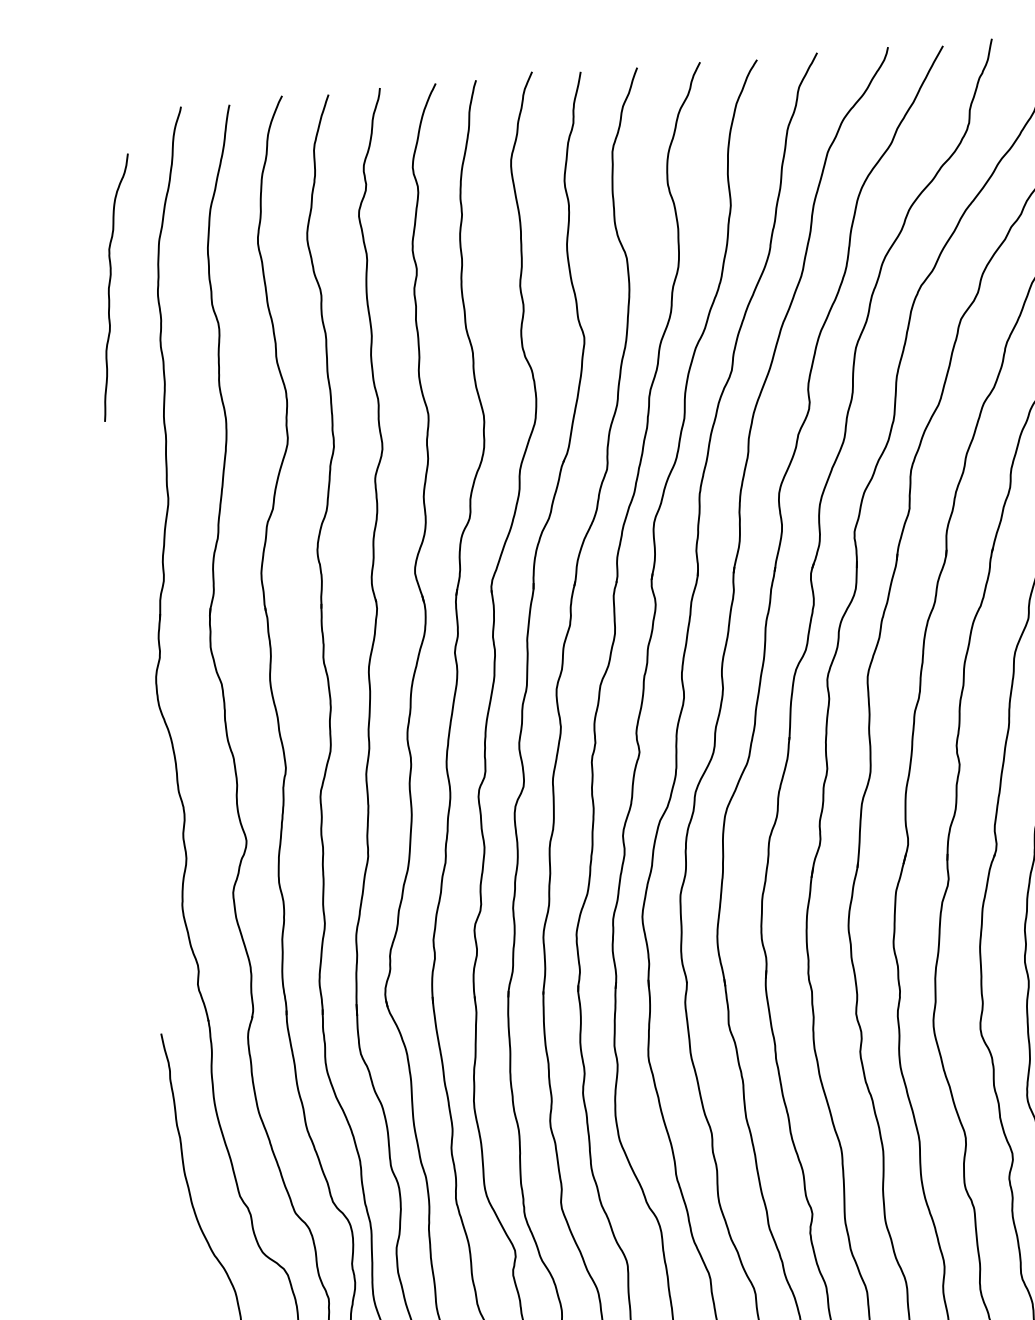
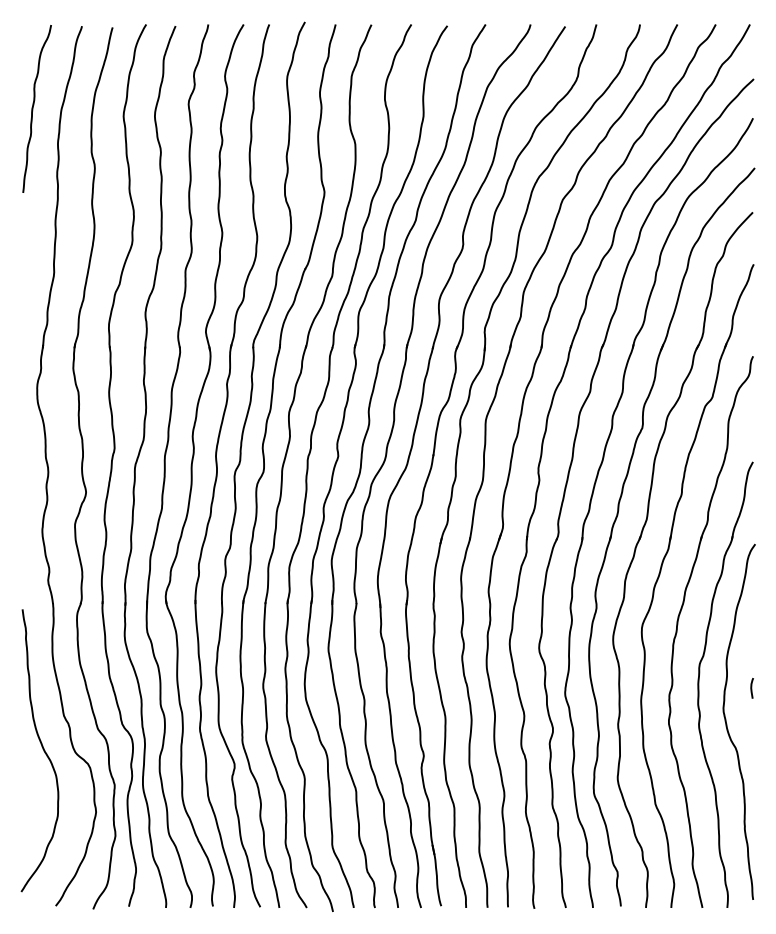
curve: (110, 287) -> (33, 108), moved

